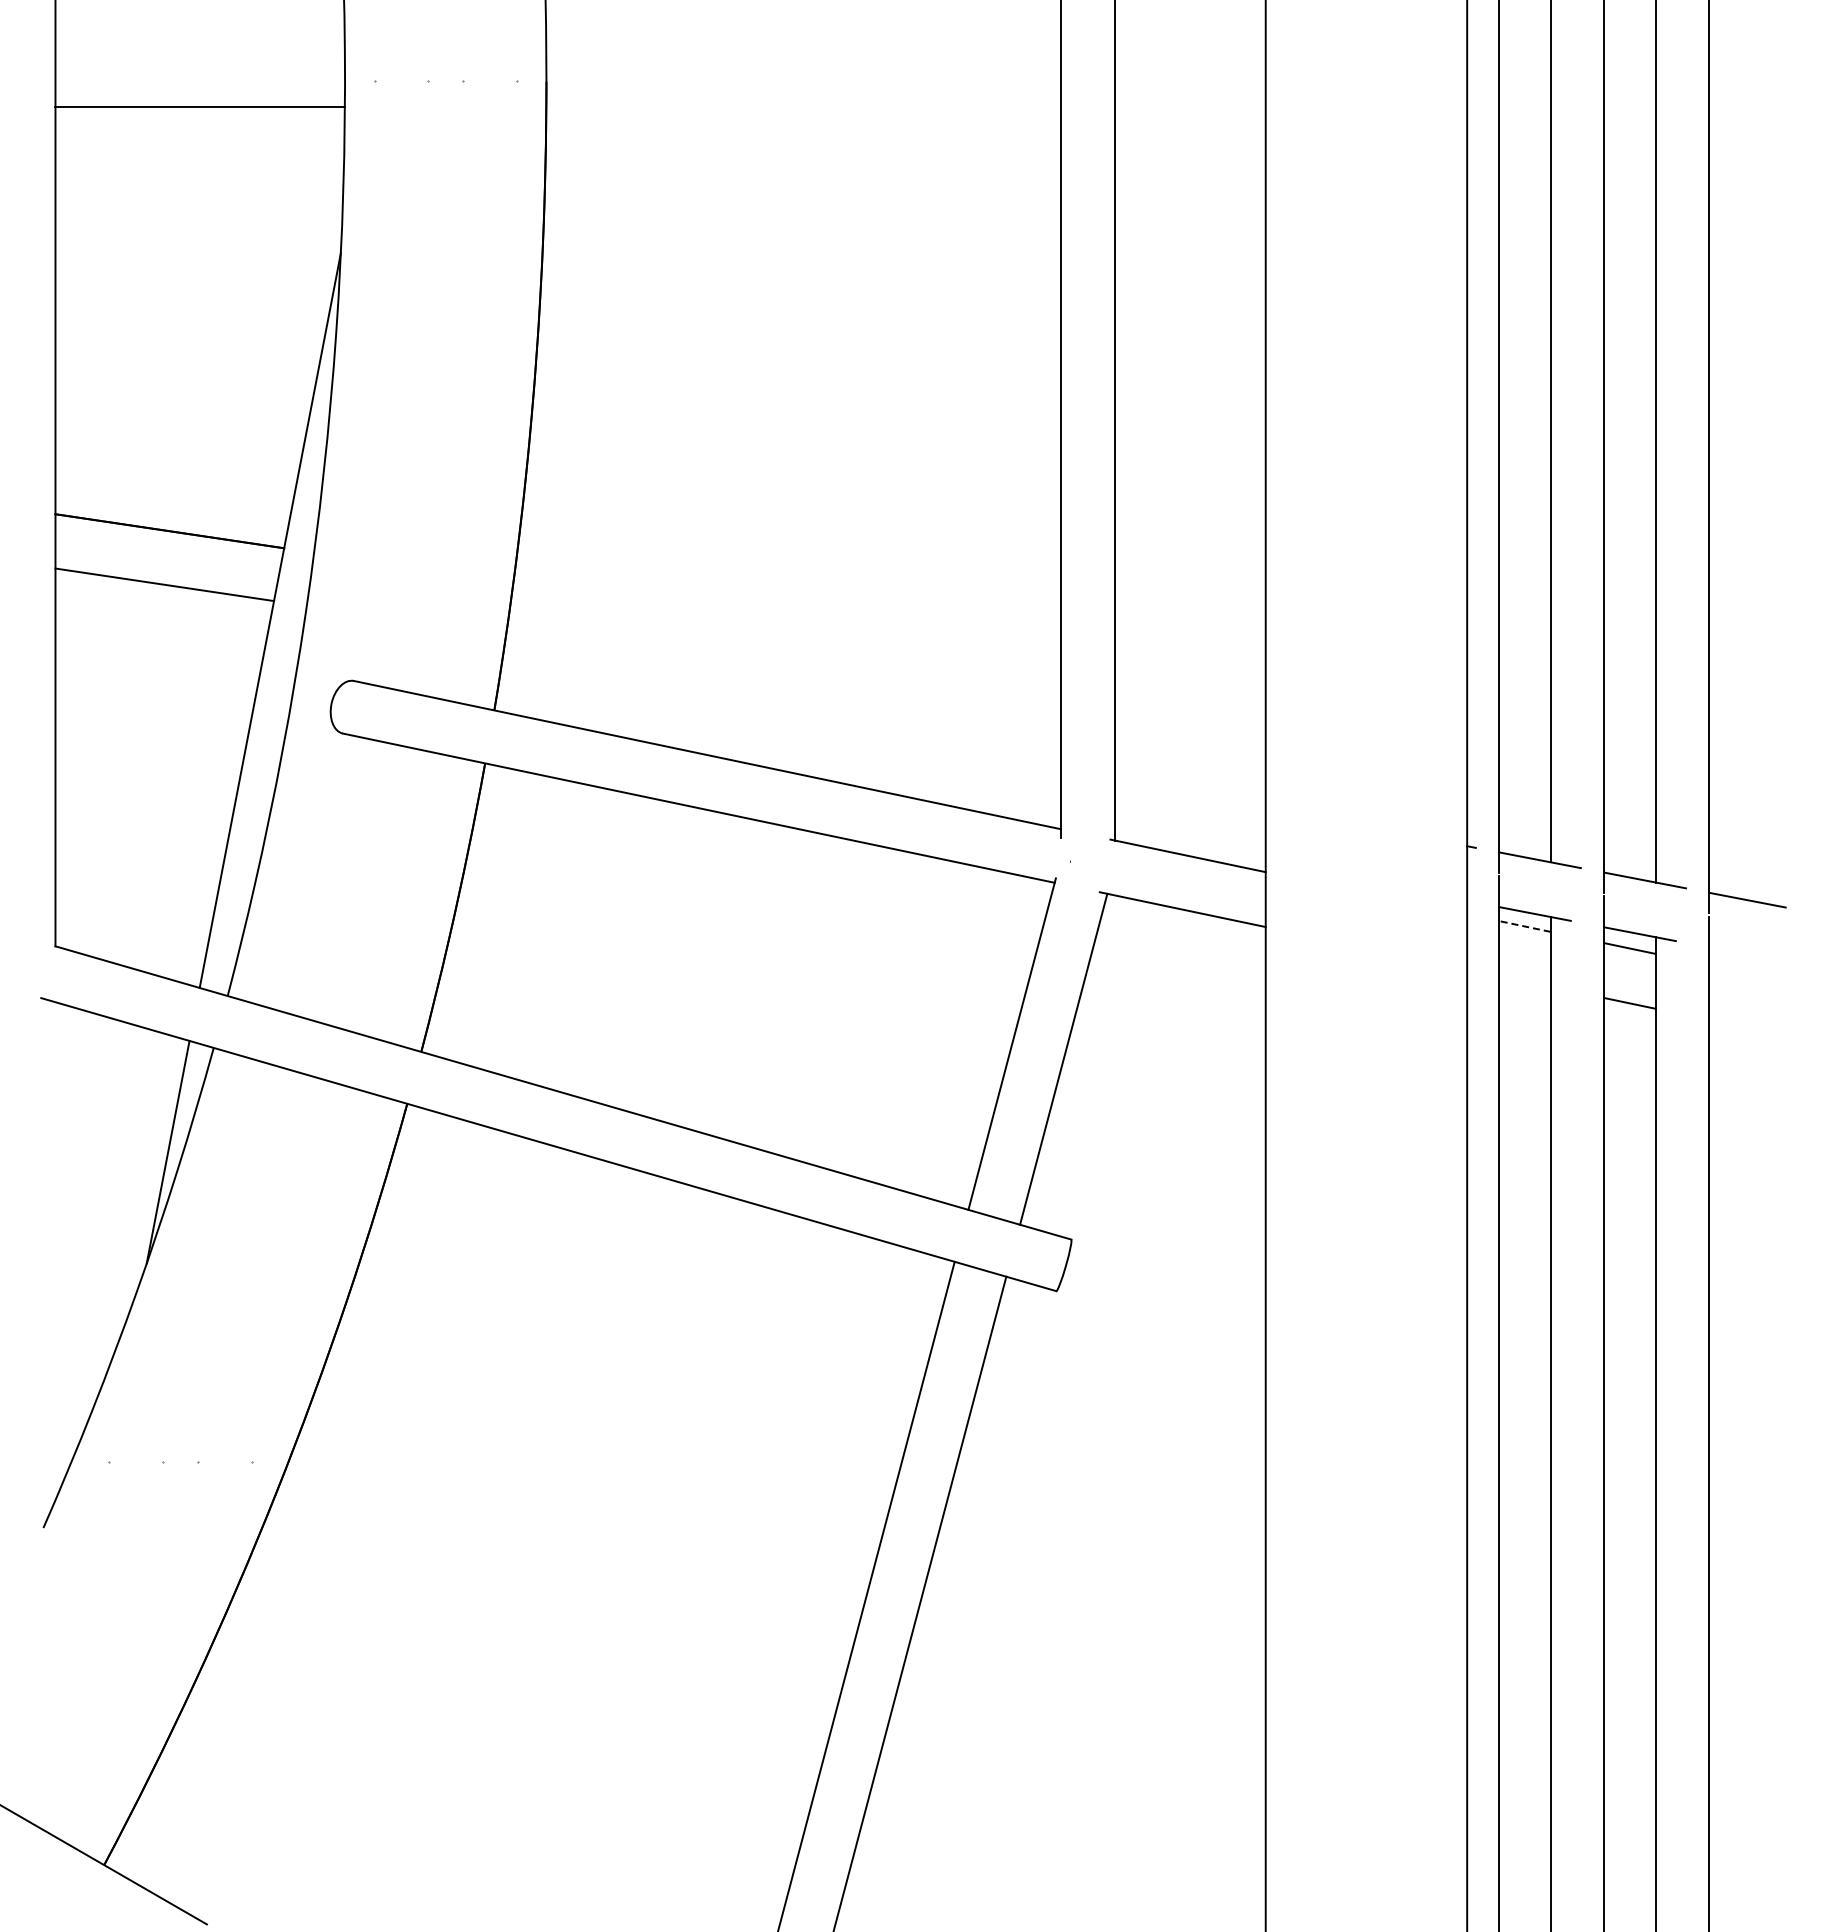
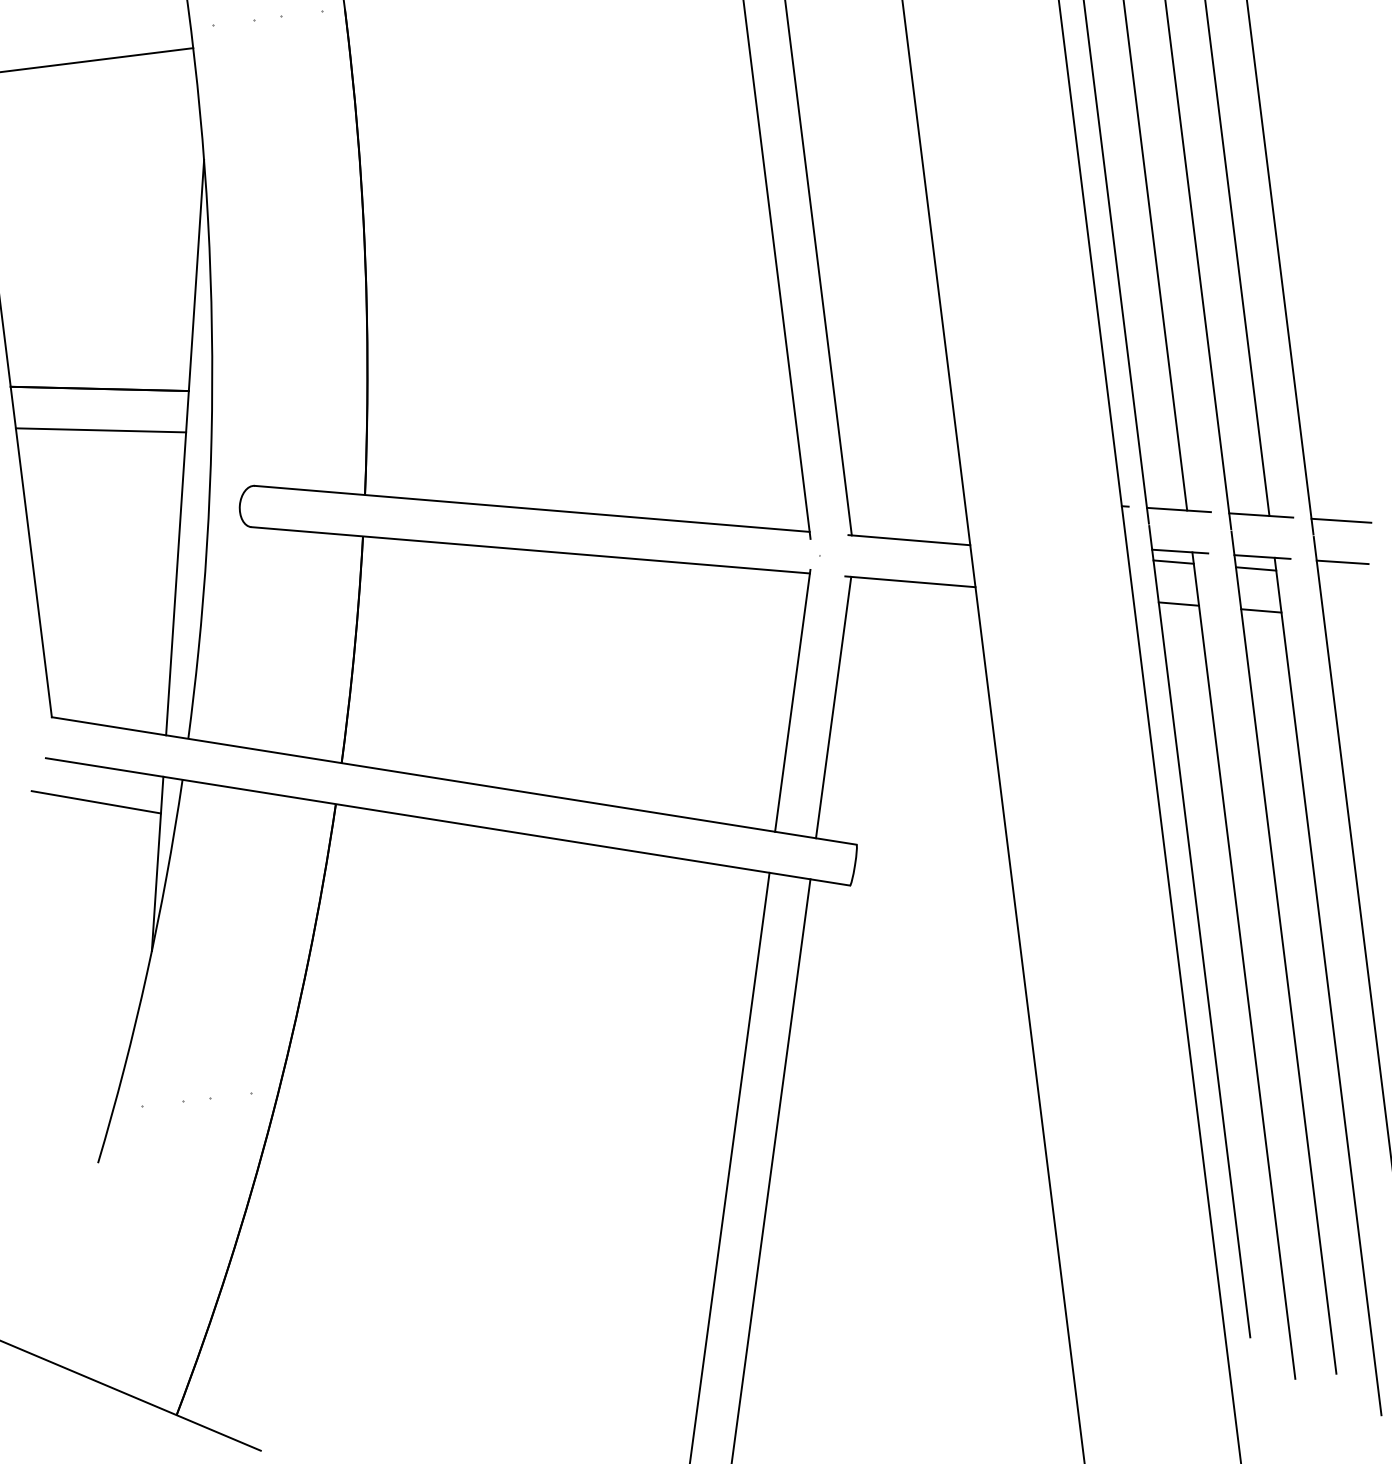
line: (1524, 926) -> (1173, 562), dashed -> solid
line: (1742, 953) -> (1342, 562), added
line: (1524, 981) -> (1178, 604), added
line: (98, 1062) -> (95, 801), added

